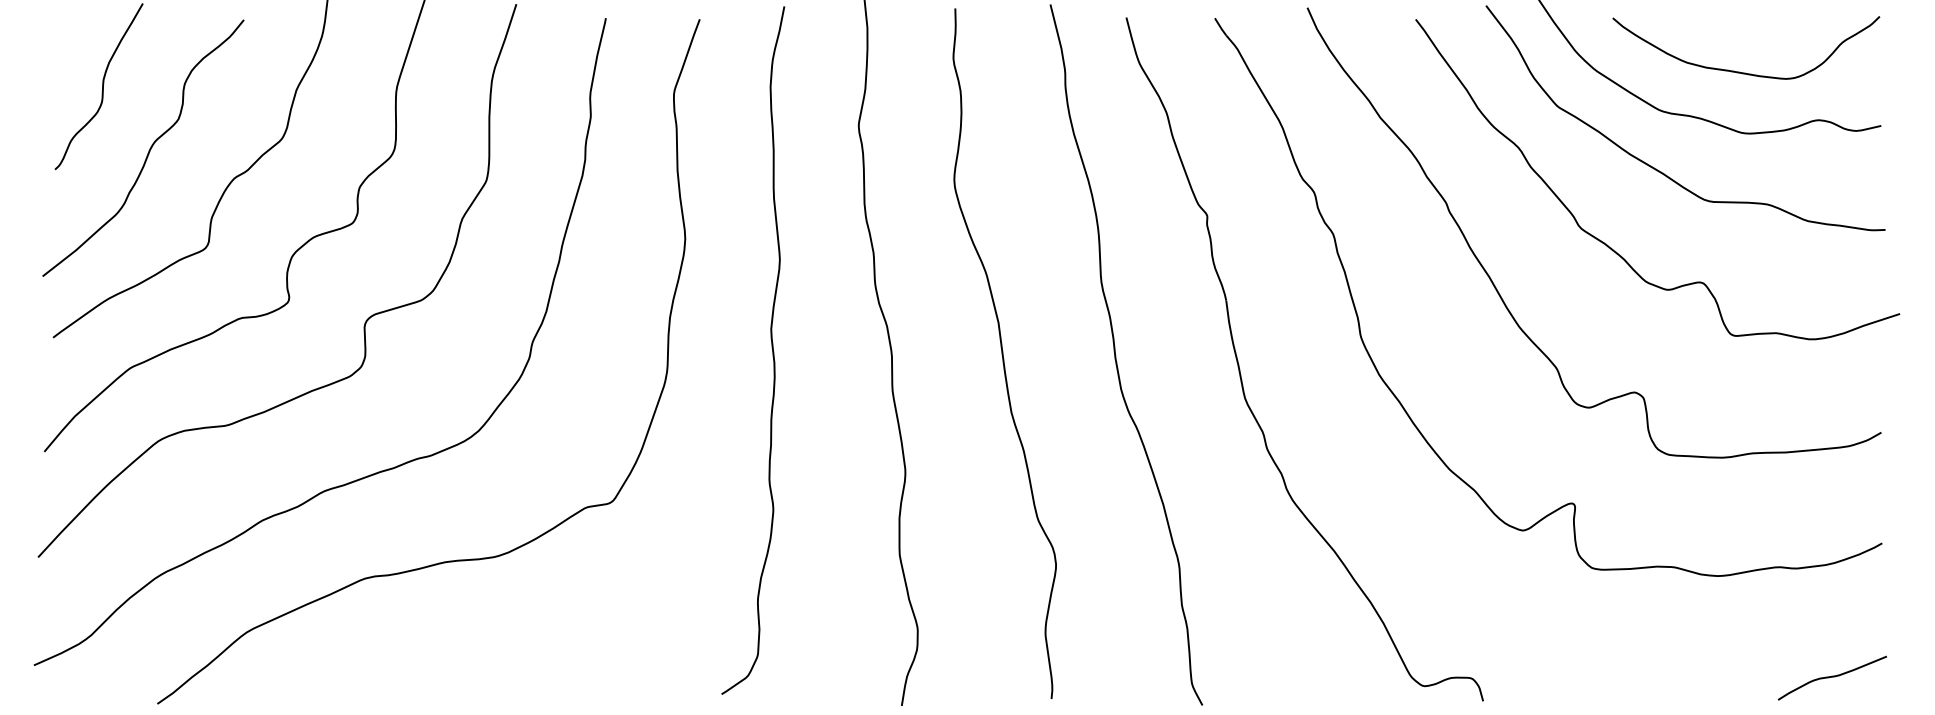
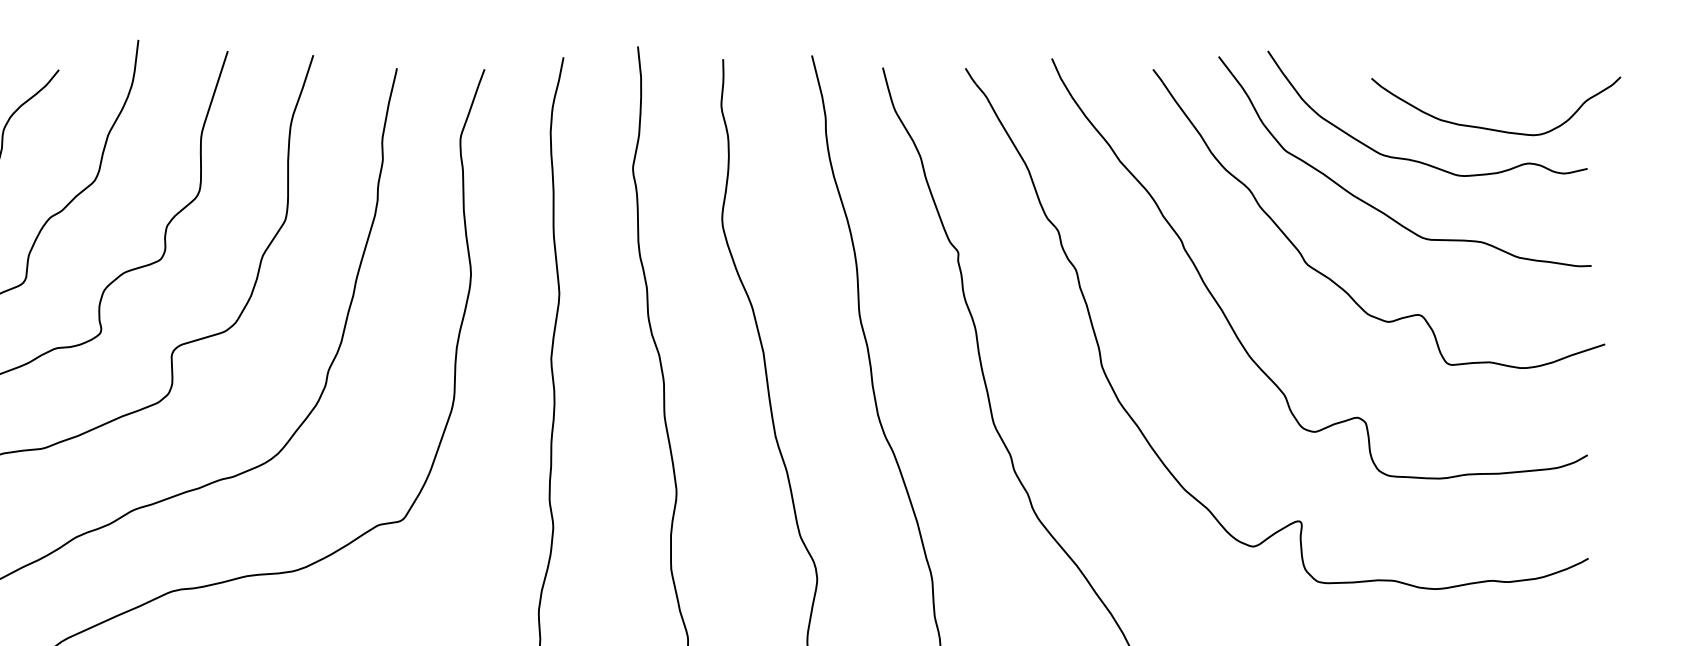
curve: (1739, 71) -> (1489, 128), moved

